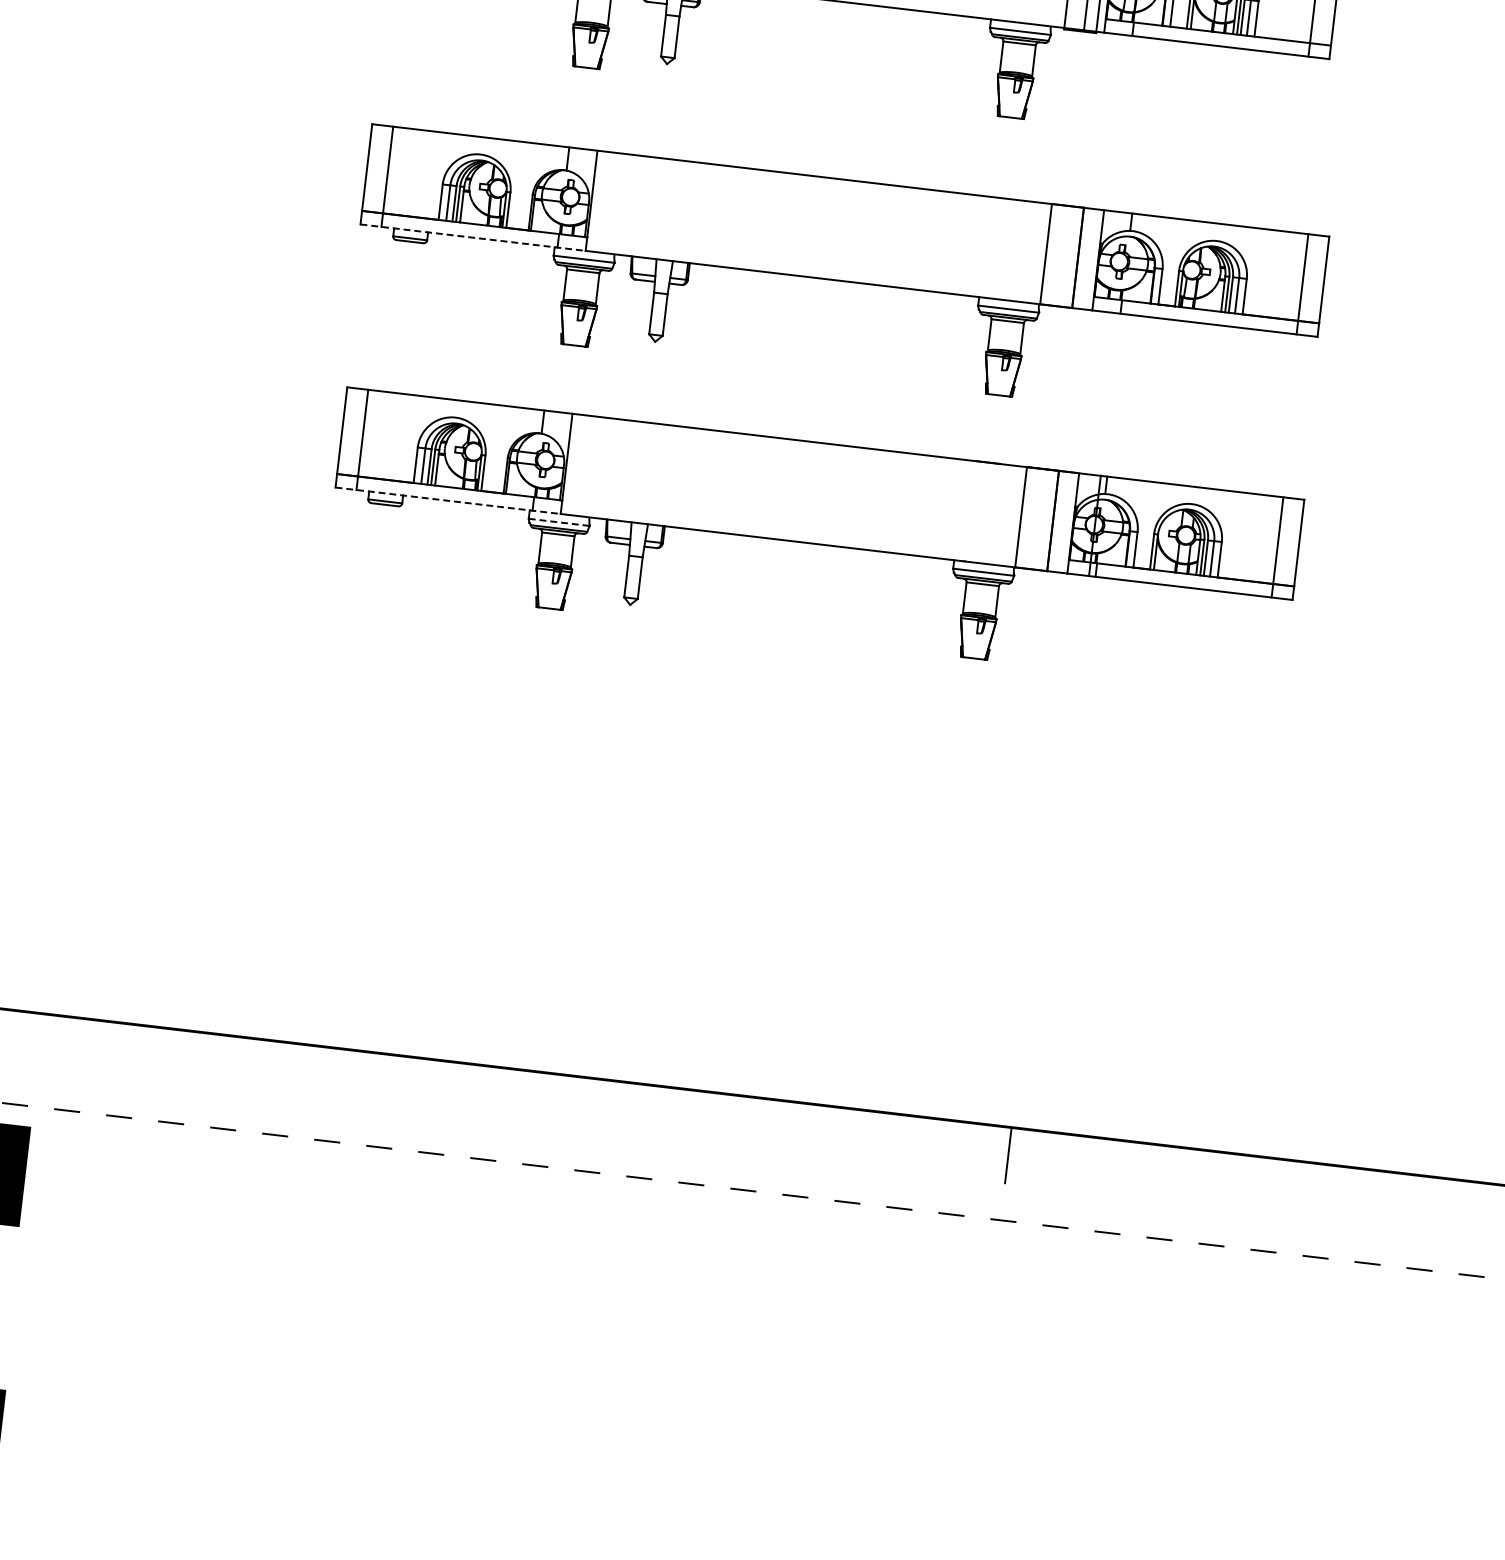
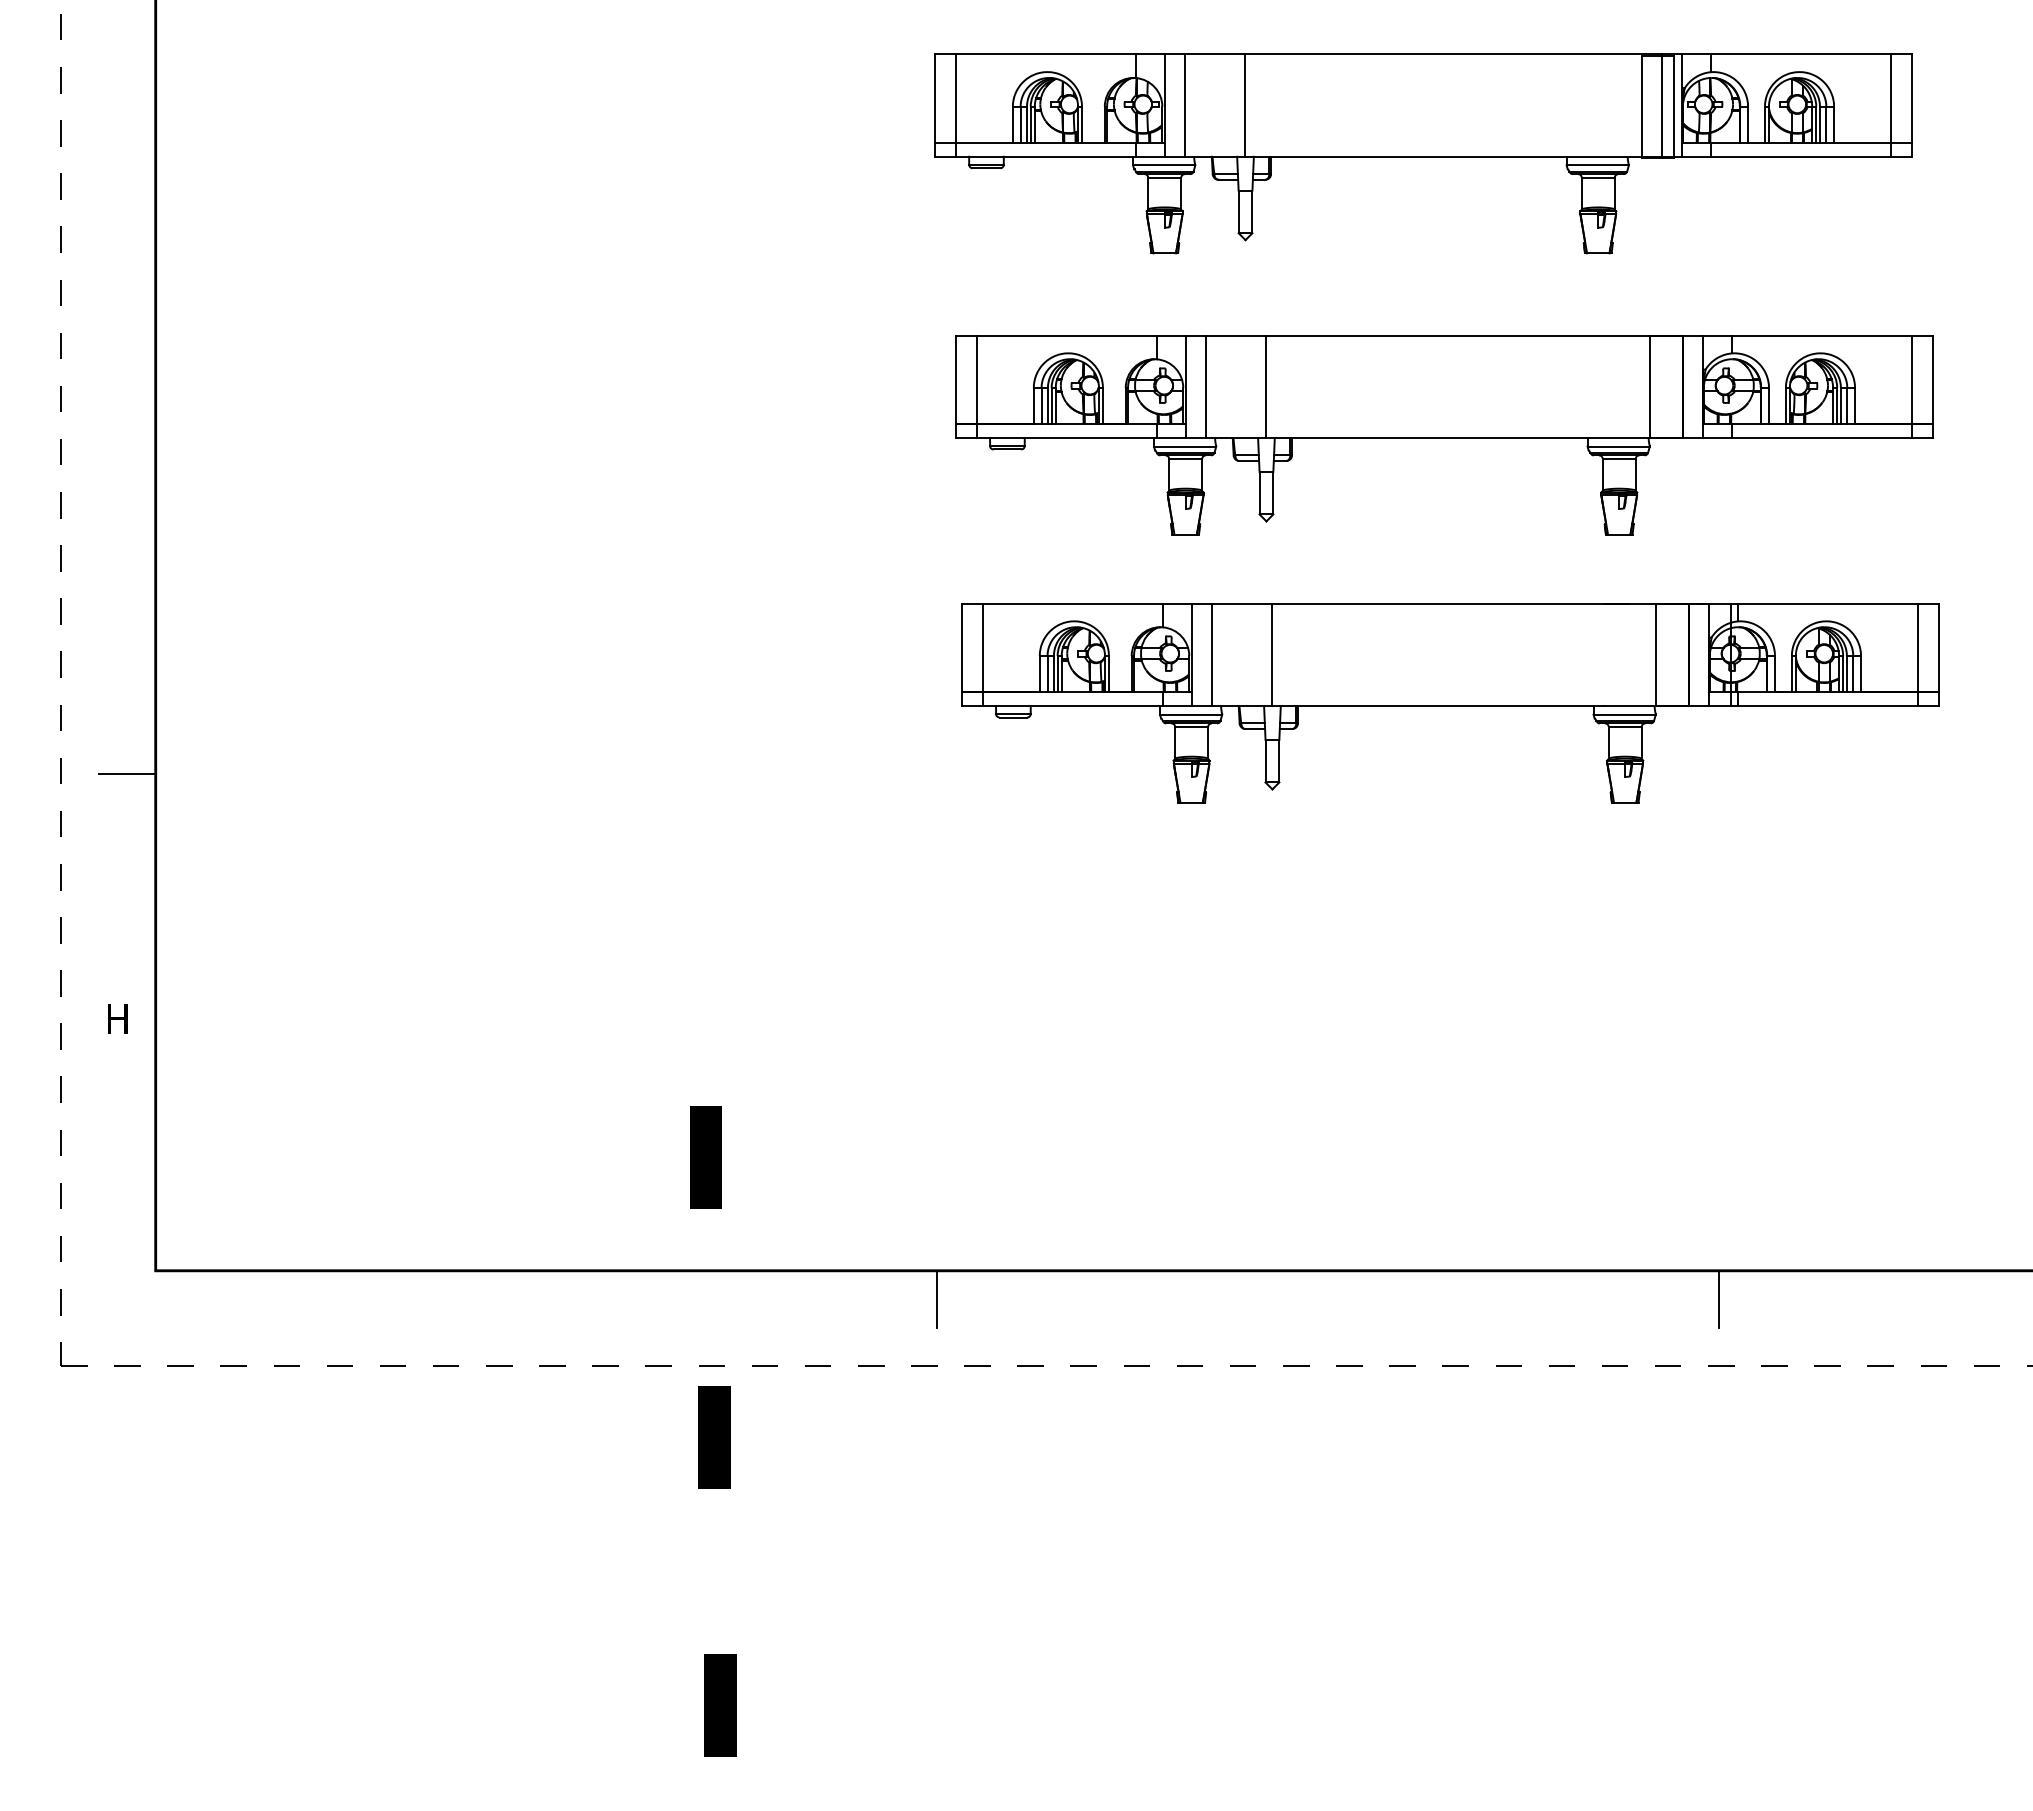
line: (612, 202) -> (1206, 386), added
line: (670, 209) -> (1266, 386), added
line: (473, 237) -> (1071, 437), dashed -> solid
line: (587, 465) -> (1212, 654), added
line: (645, 472) -> (1272, 654), added
line: (448, 501) -> (1077, 706), dashed -> solid
line: (559, 522) -> (1191, 714), dashed -> solid
part: (32, 900) -> (705, 1157), added
line: (243, 1064) -> (937, 1298), added

